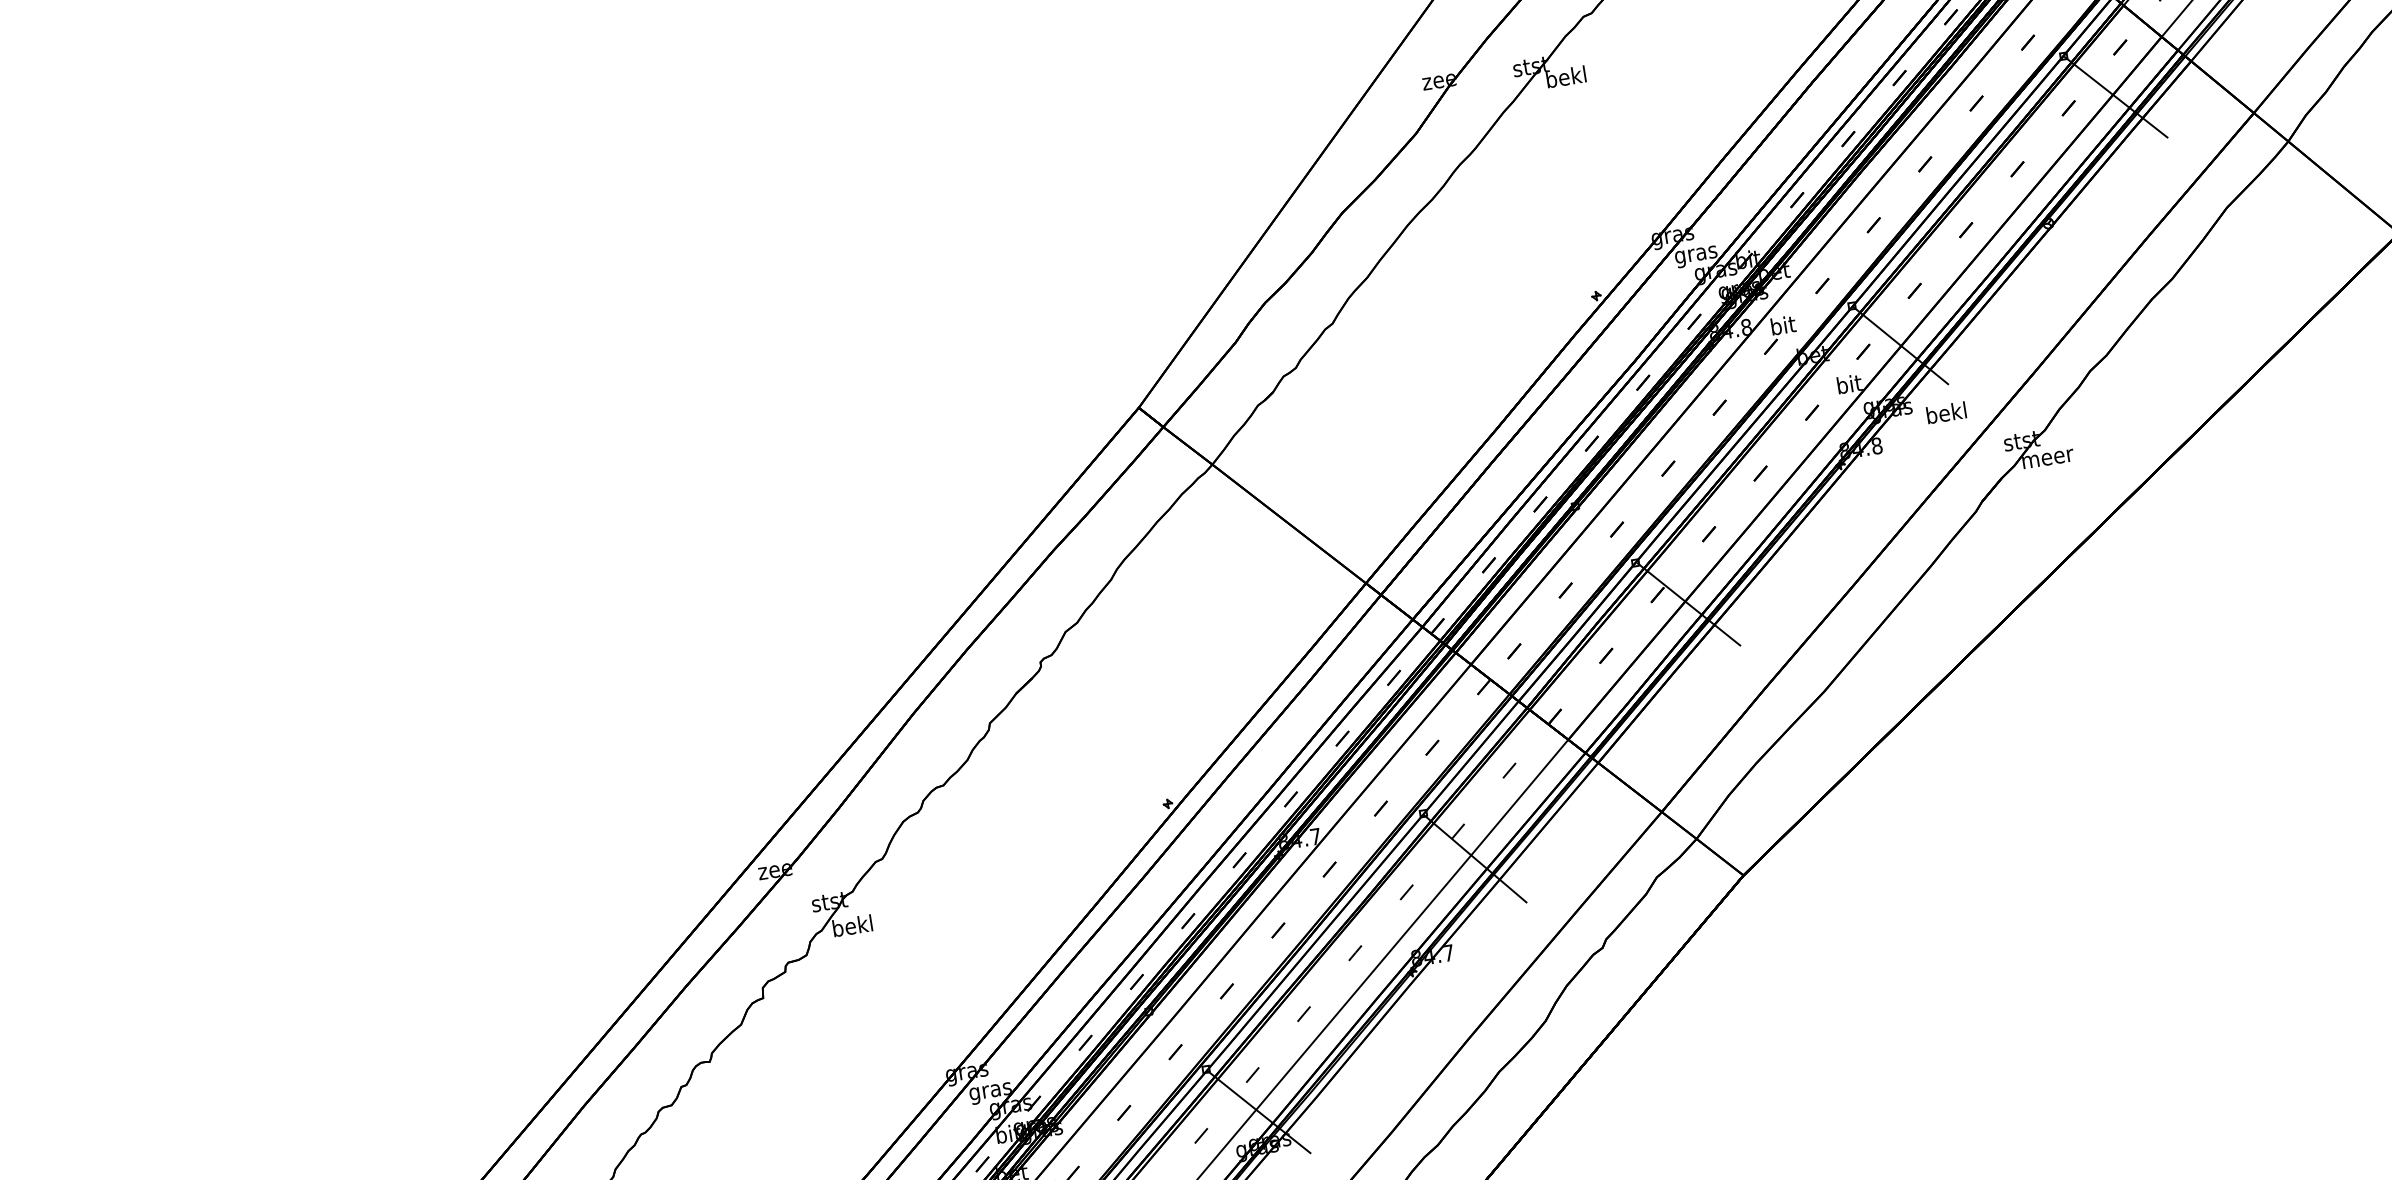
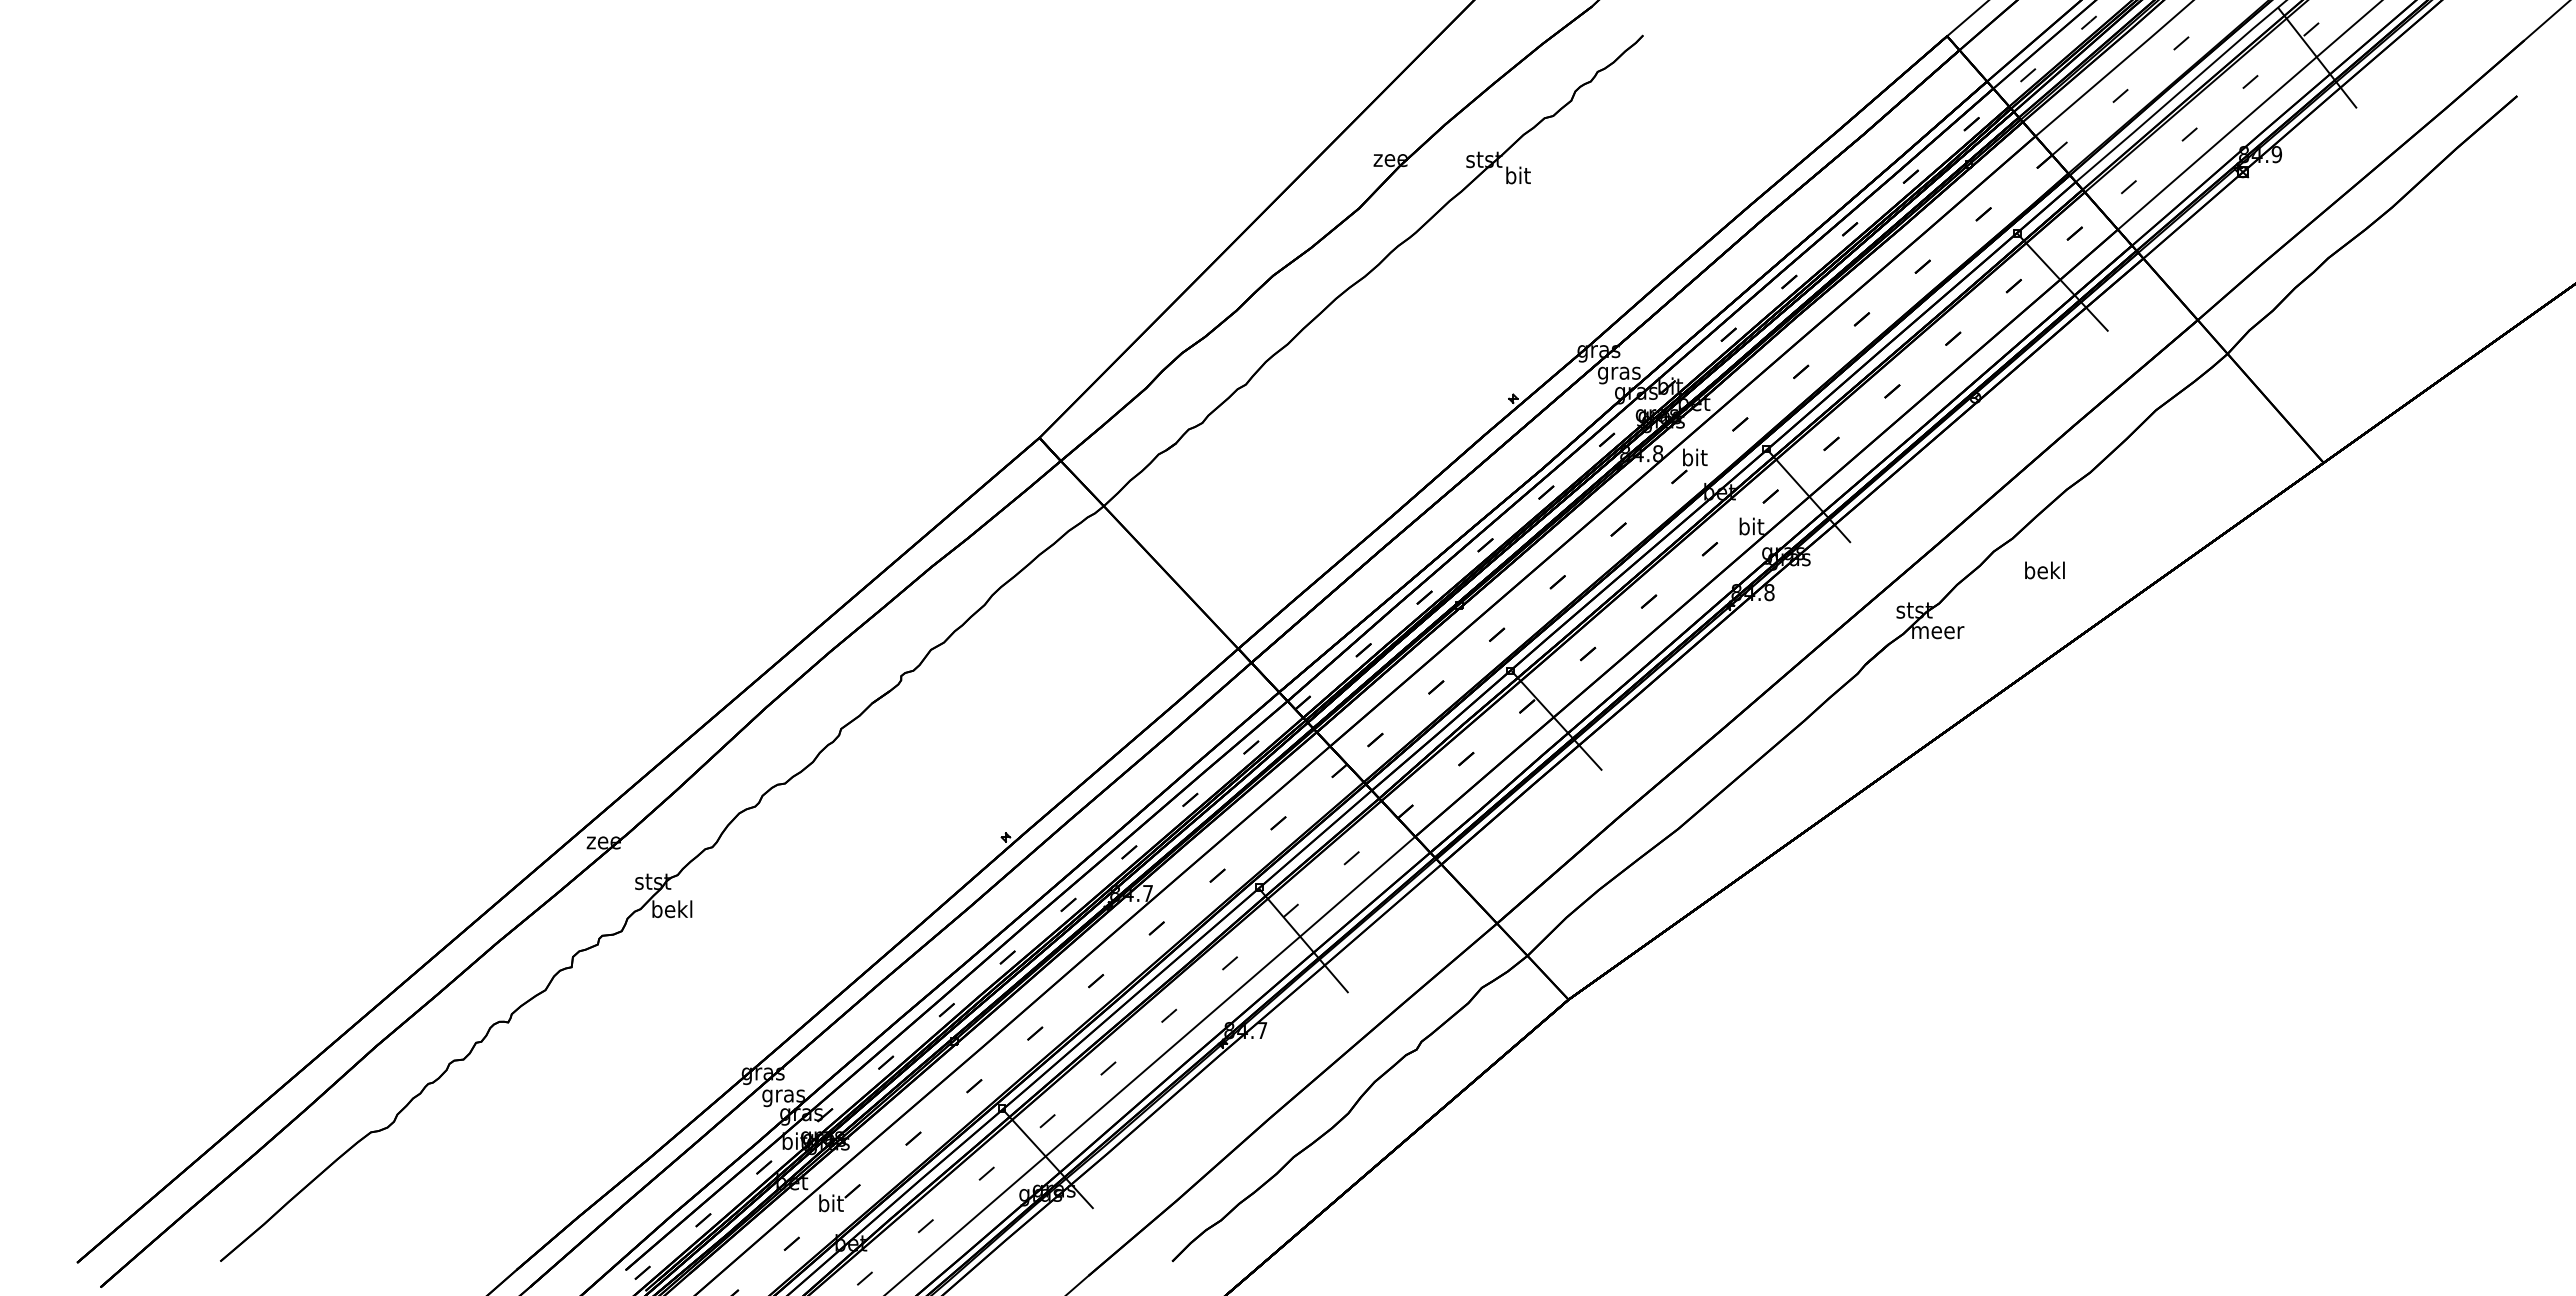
text: (1565, 76) -> (1517, 175), bekl -> bit
text: (1946, 412) -> (2044, 570), moved

